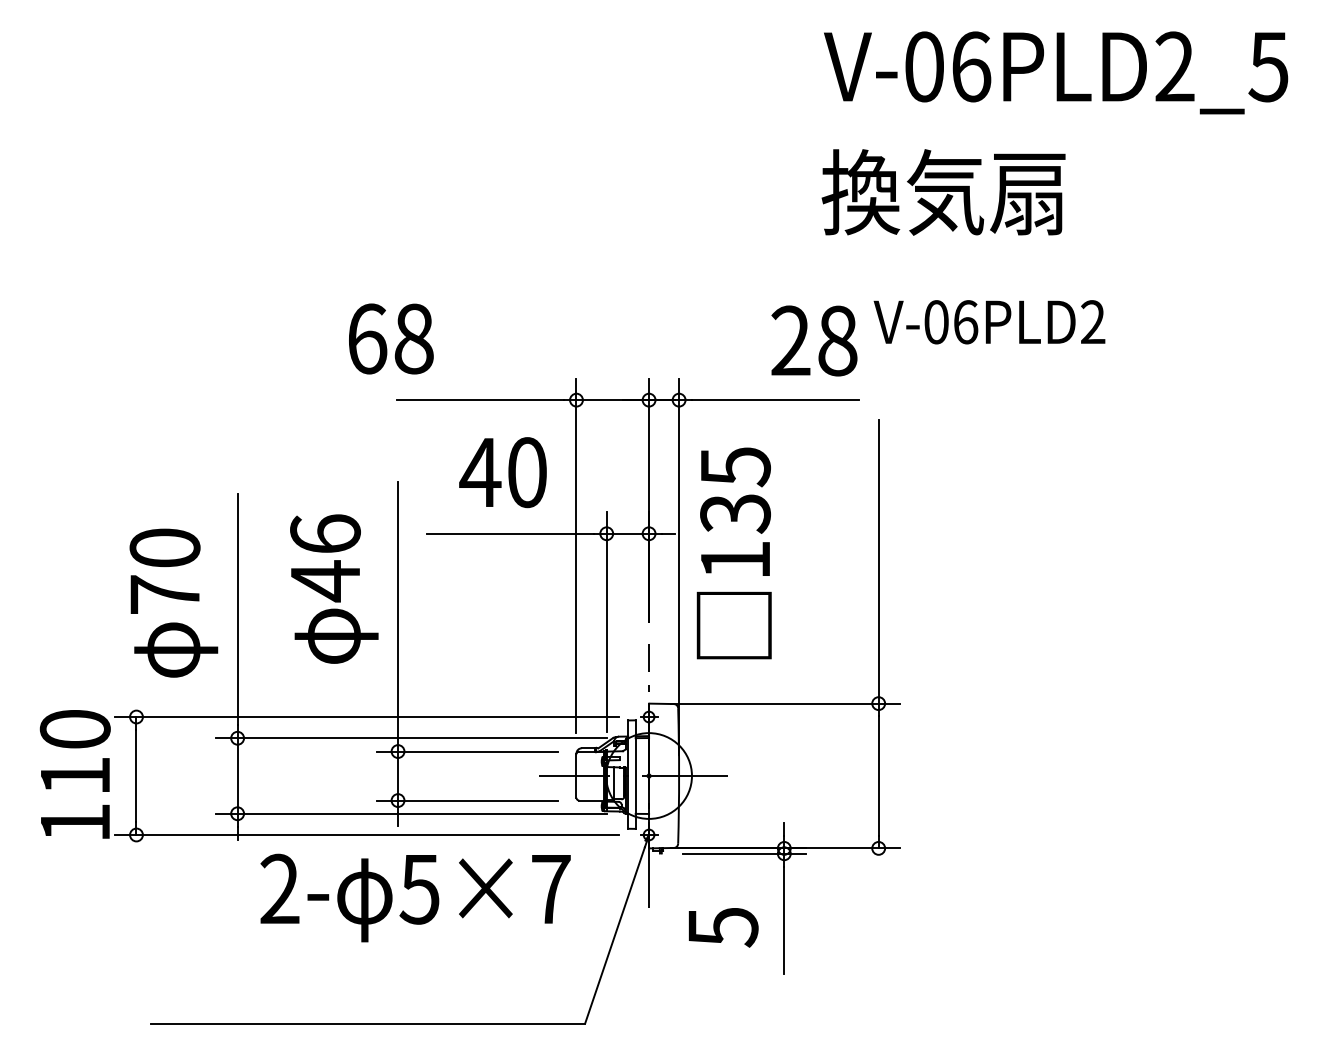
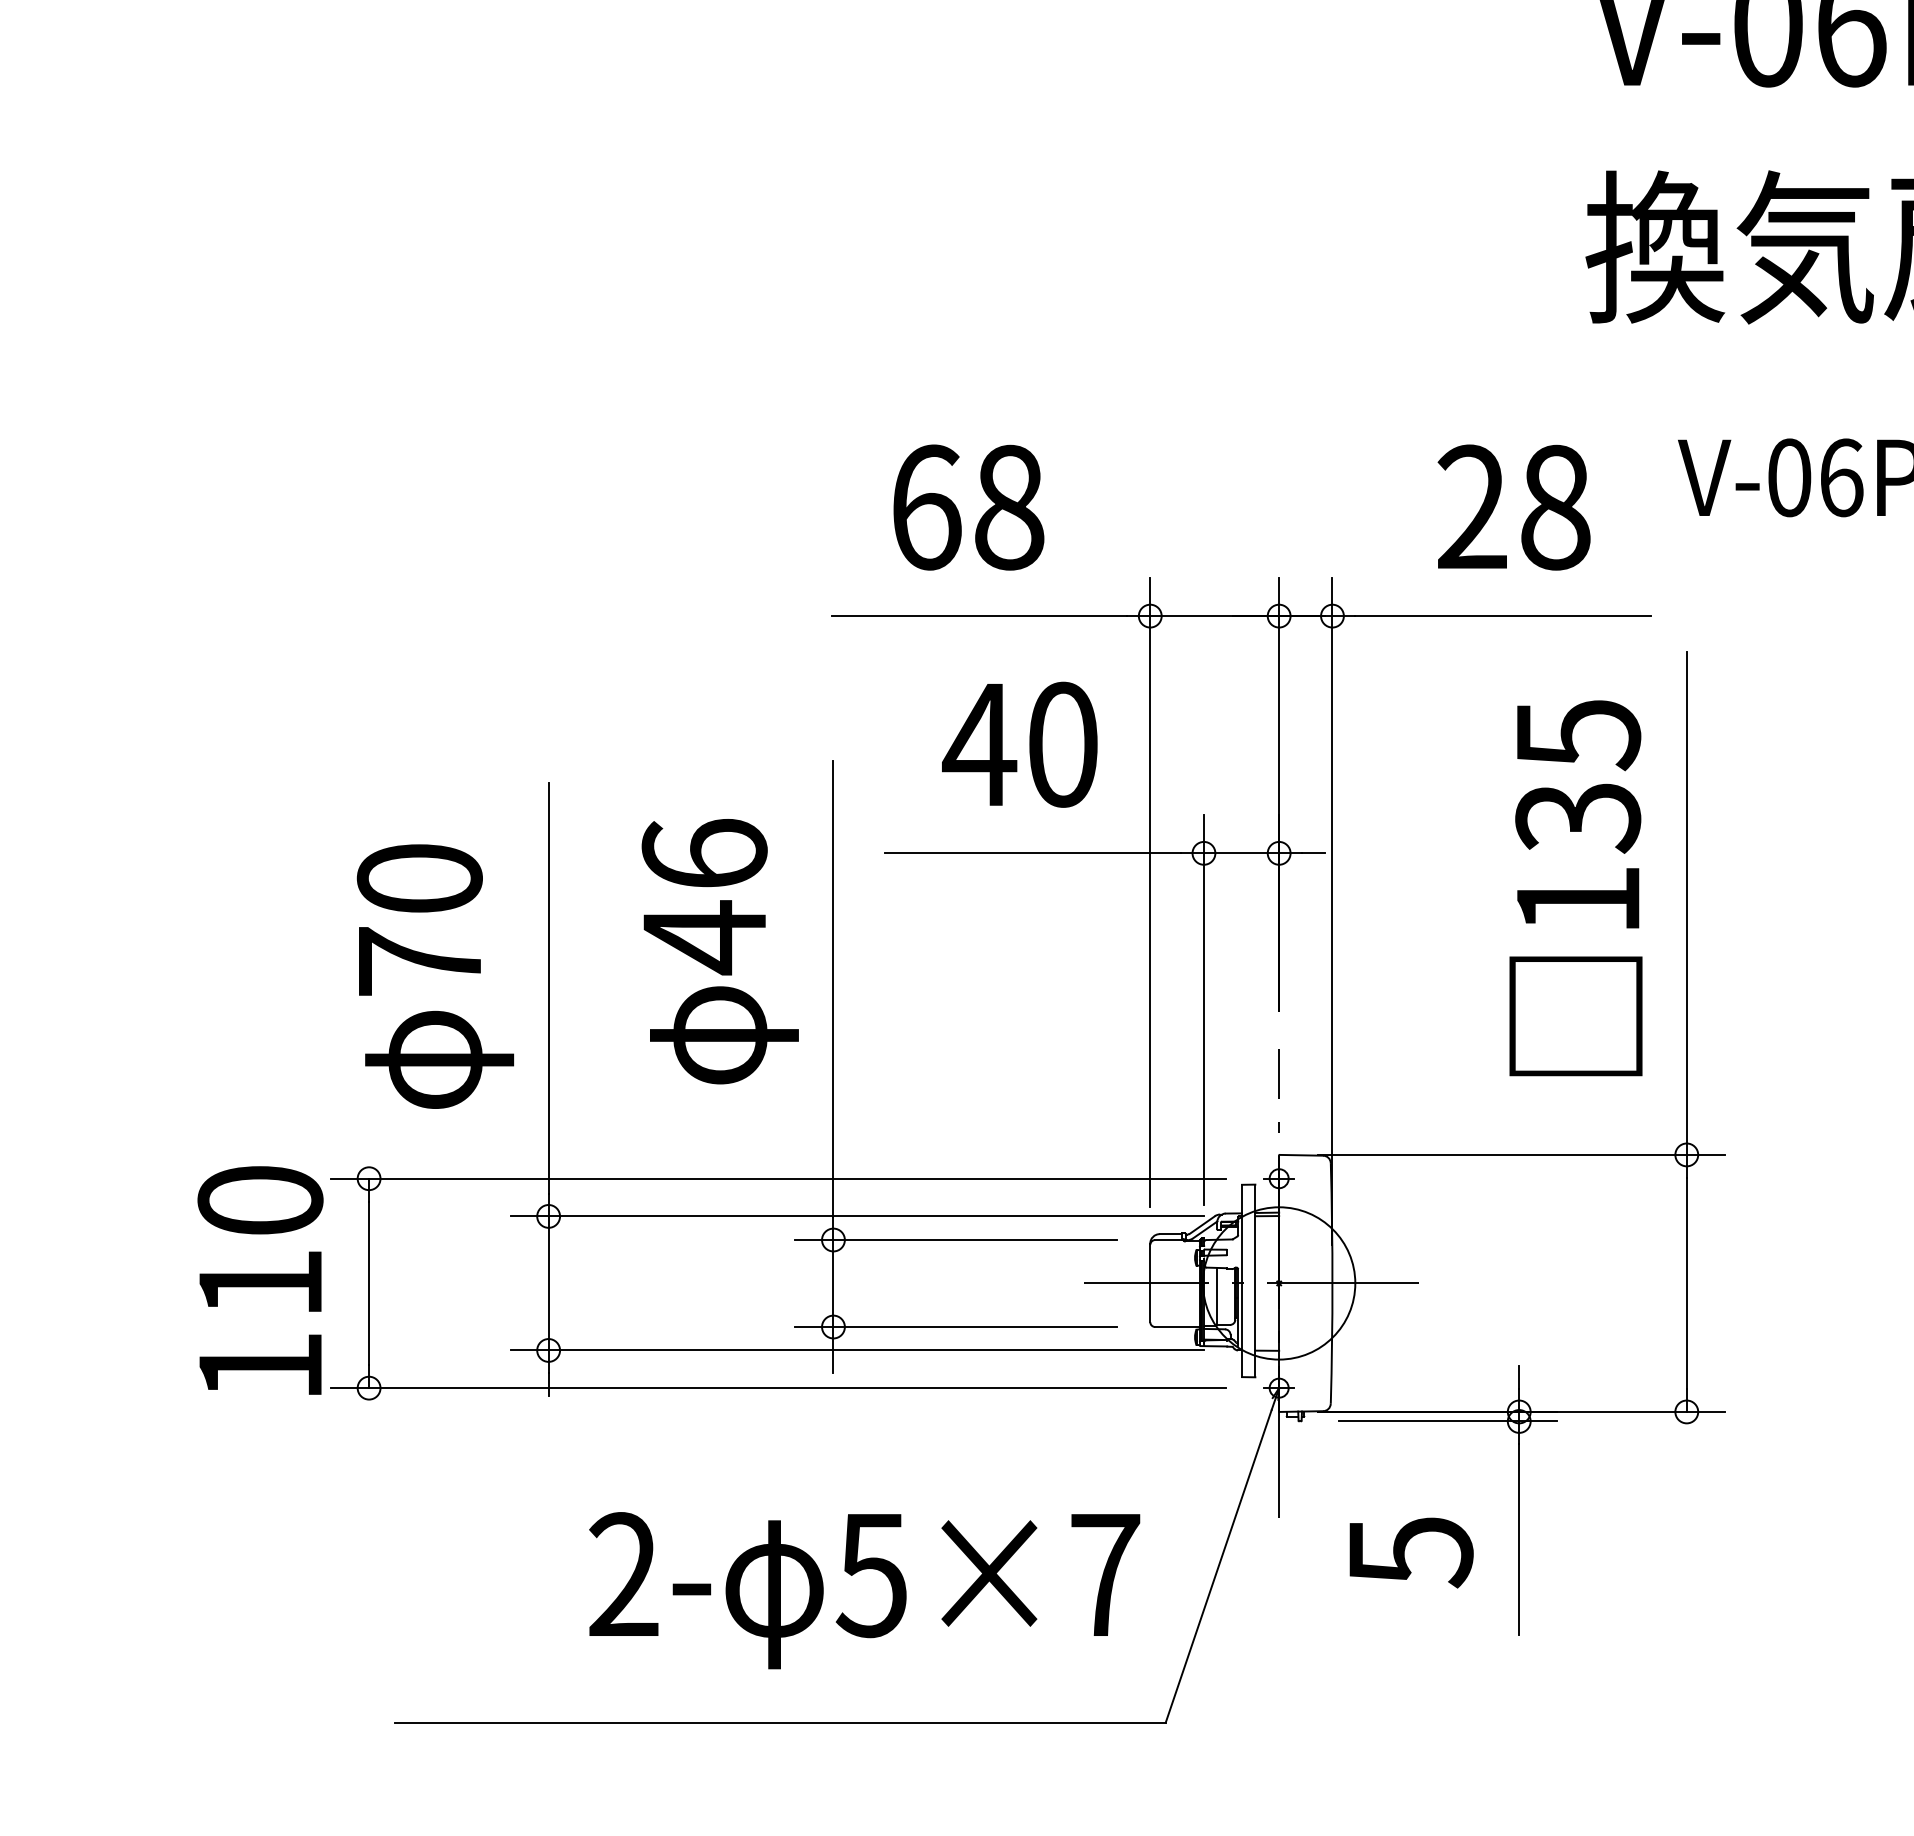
text: (391, 338) -> (969, 506), moved
text: (814, 340) -> (1514, 506), moved
text: (733, 553) -> (1574, 888), moved
text: (415, 897) -> (864, 1589), moved

